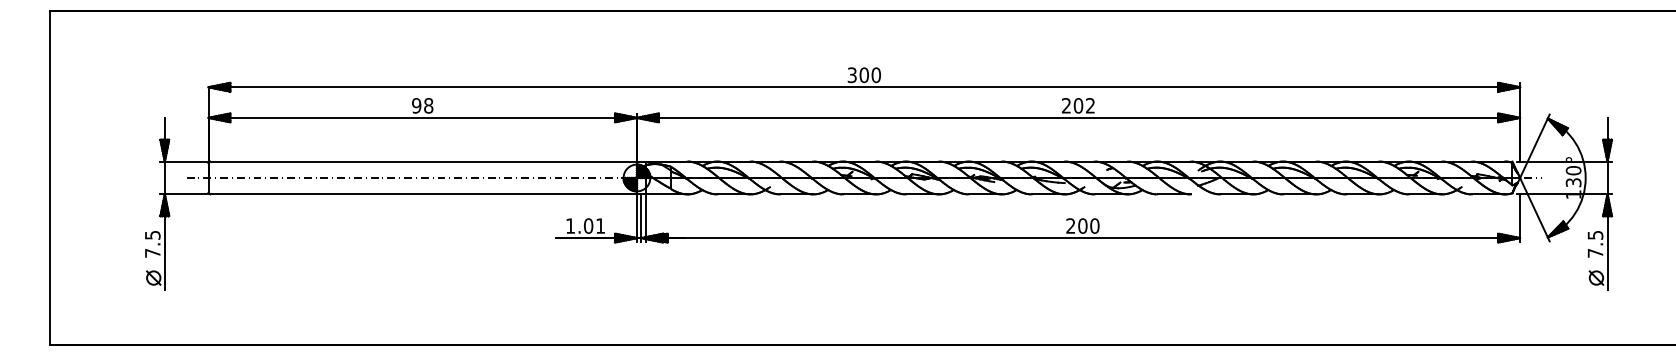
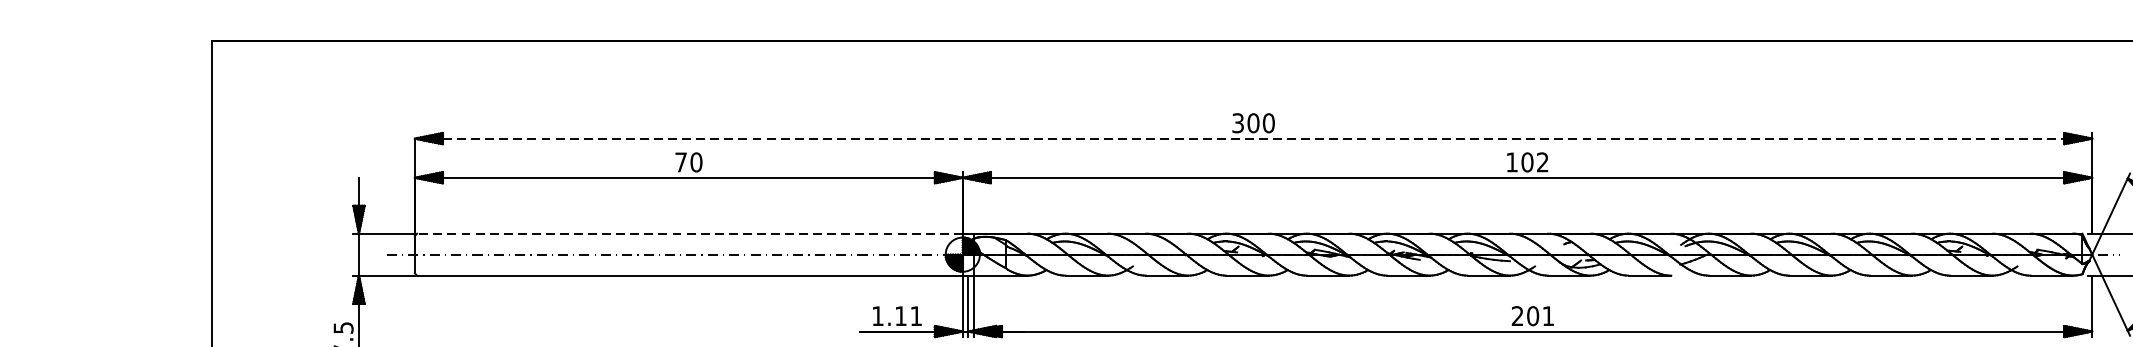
line: (864, 87) -> (1253, 138), solid -> dashed
text: (422, 105) -> (688, 161), 98 -> 70
text: (1066, 105) -> (1512, 161), 202 -> 102
line: (423, 161) -> (689, 233), solid -> dashed
text: (588, 225) -> (900, 315), 1.01 -> 1.11
text: (1094, 225) -> (1547, 315), 200 -> 201

